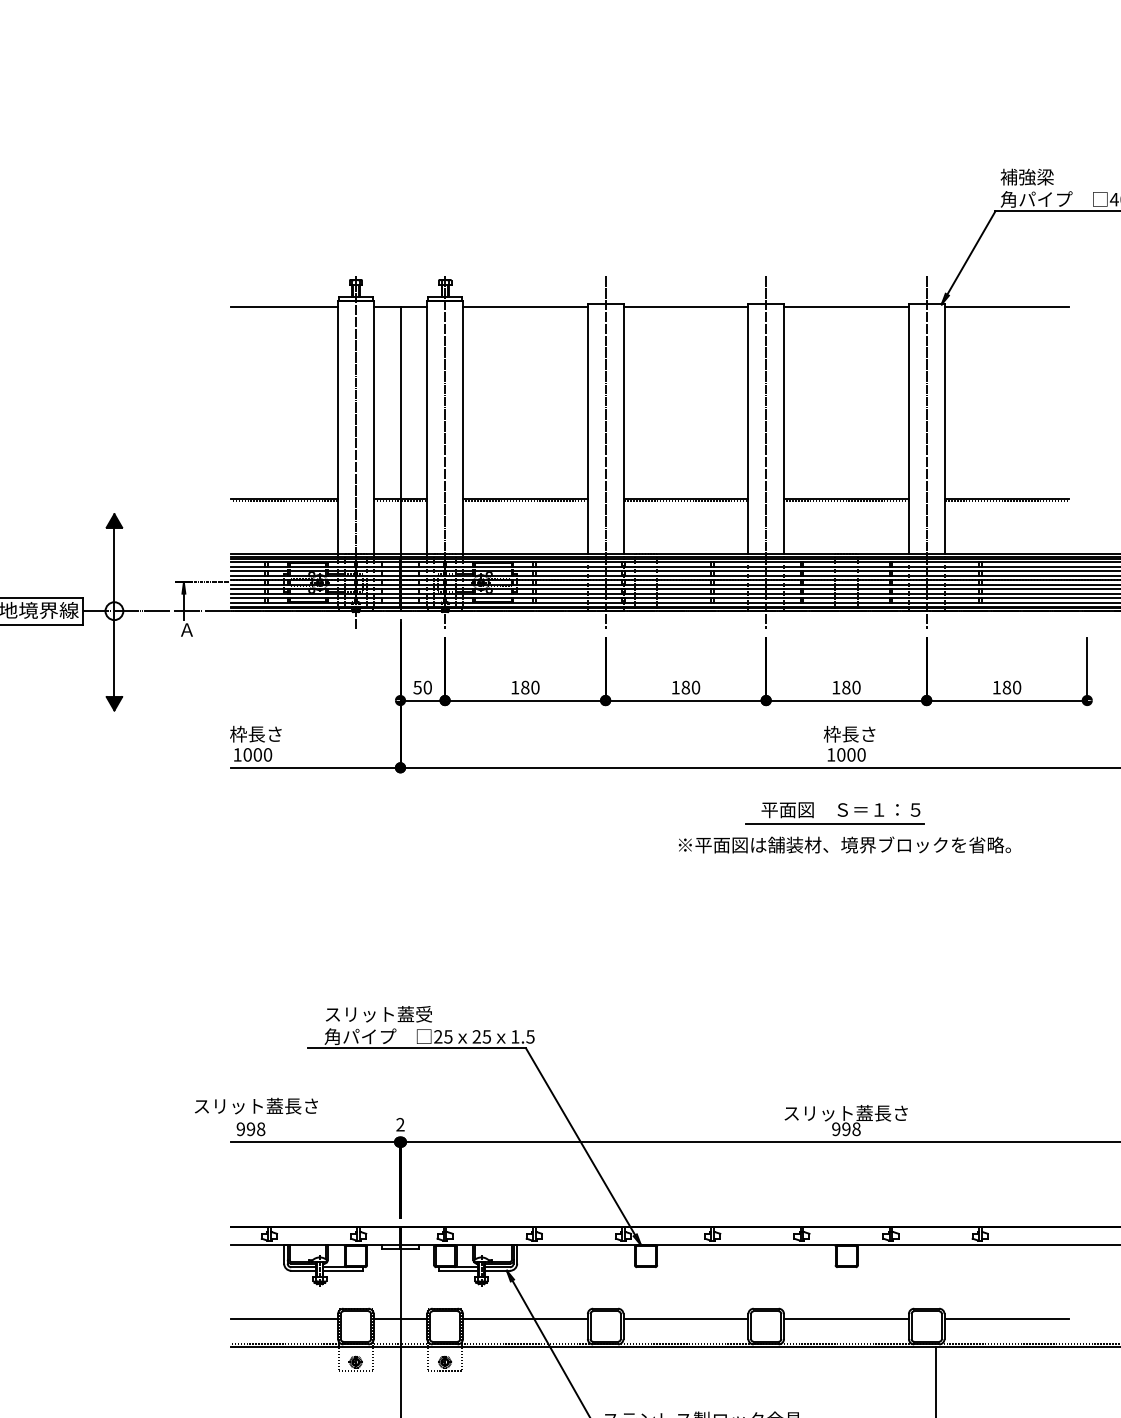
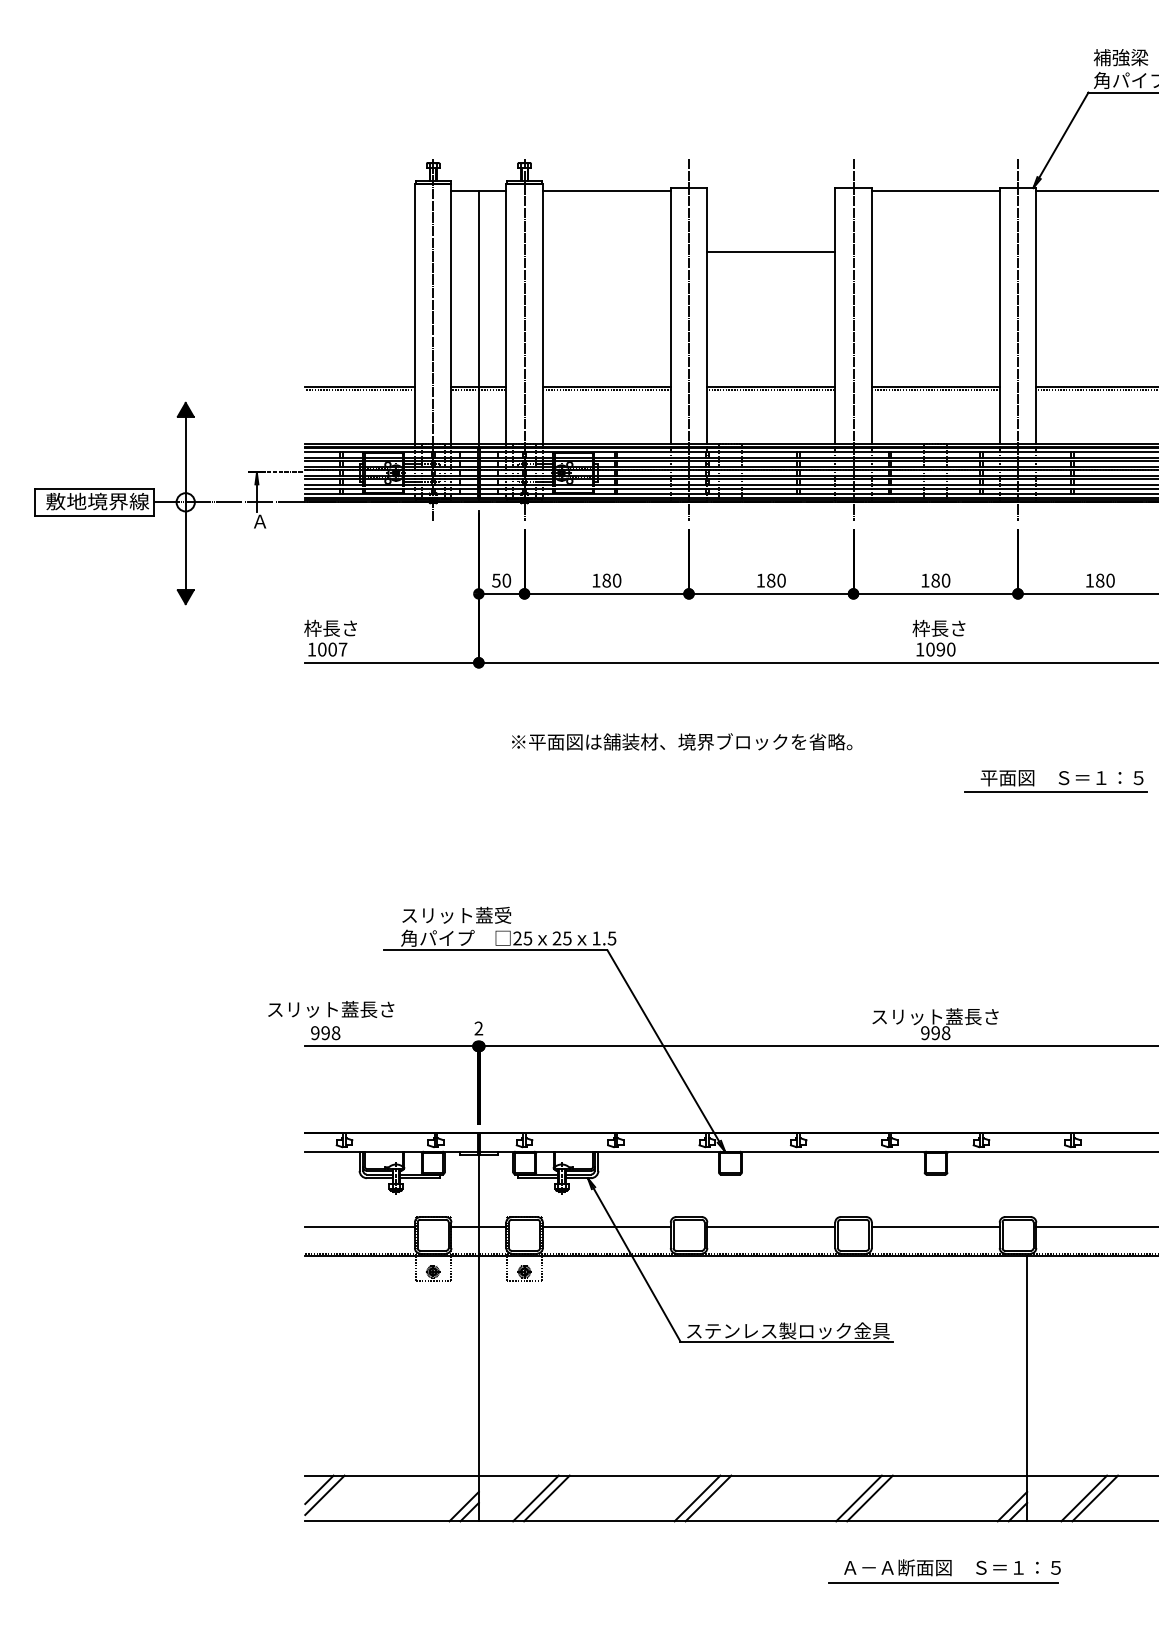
line: (284, 306) -> (359, 190), removed
line: (686, 306) -> (771, 251), moved
text: (267, 754) -> (342, 649), 1000 -> 1007
text: (851, 754) -> (940, 649), 1000 -> 1090
part: (834, 813) -> (1055, 781), moved
text: (845, 844) -> (682, 741), moved

